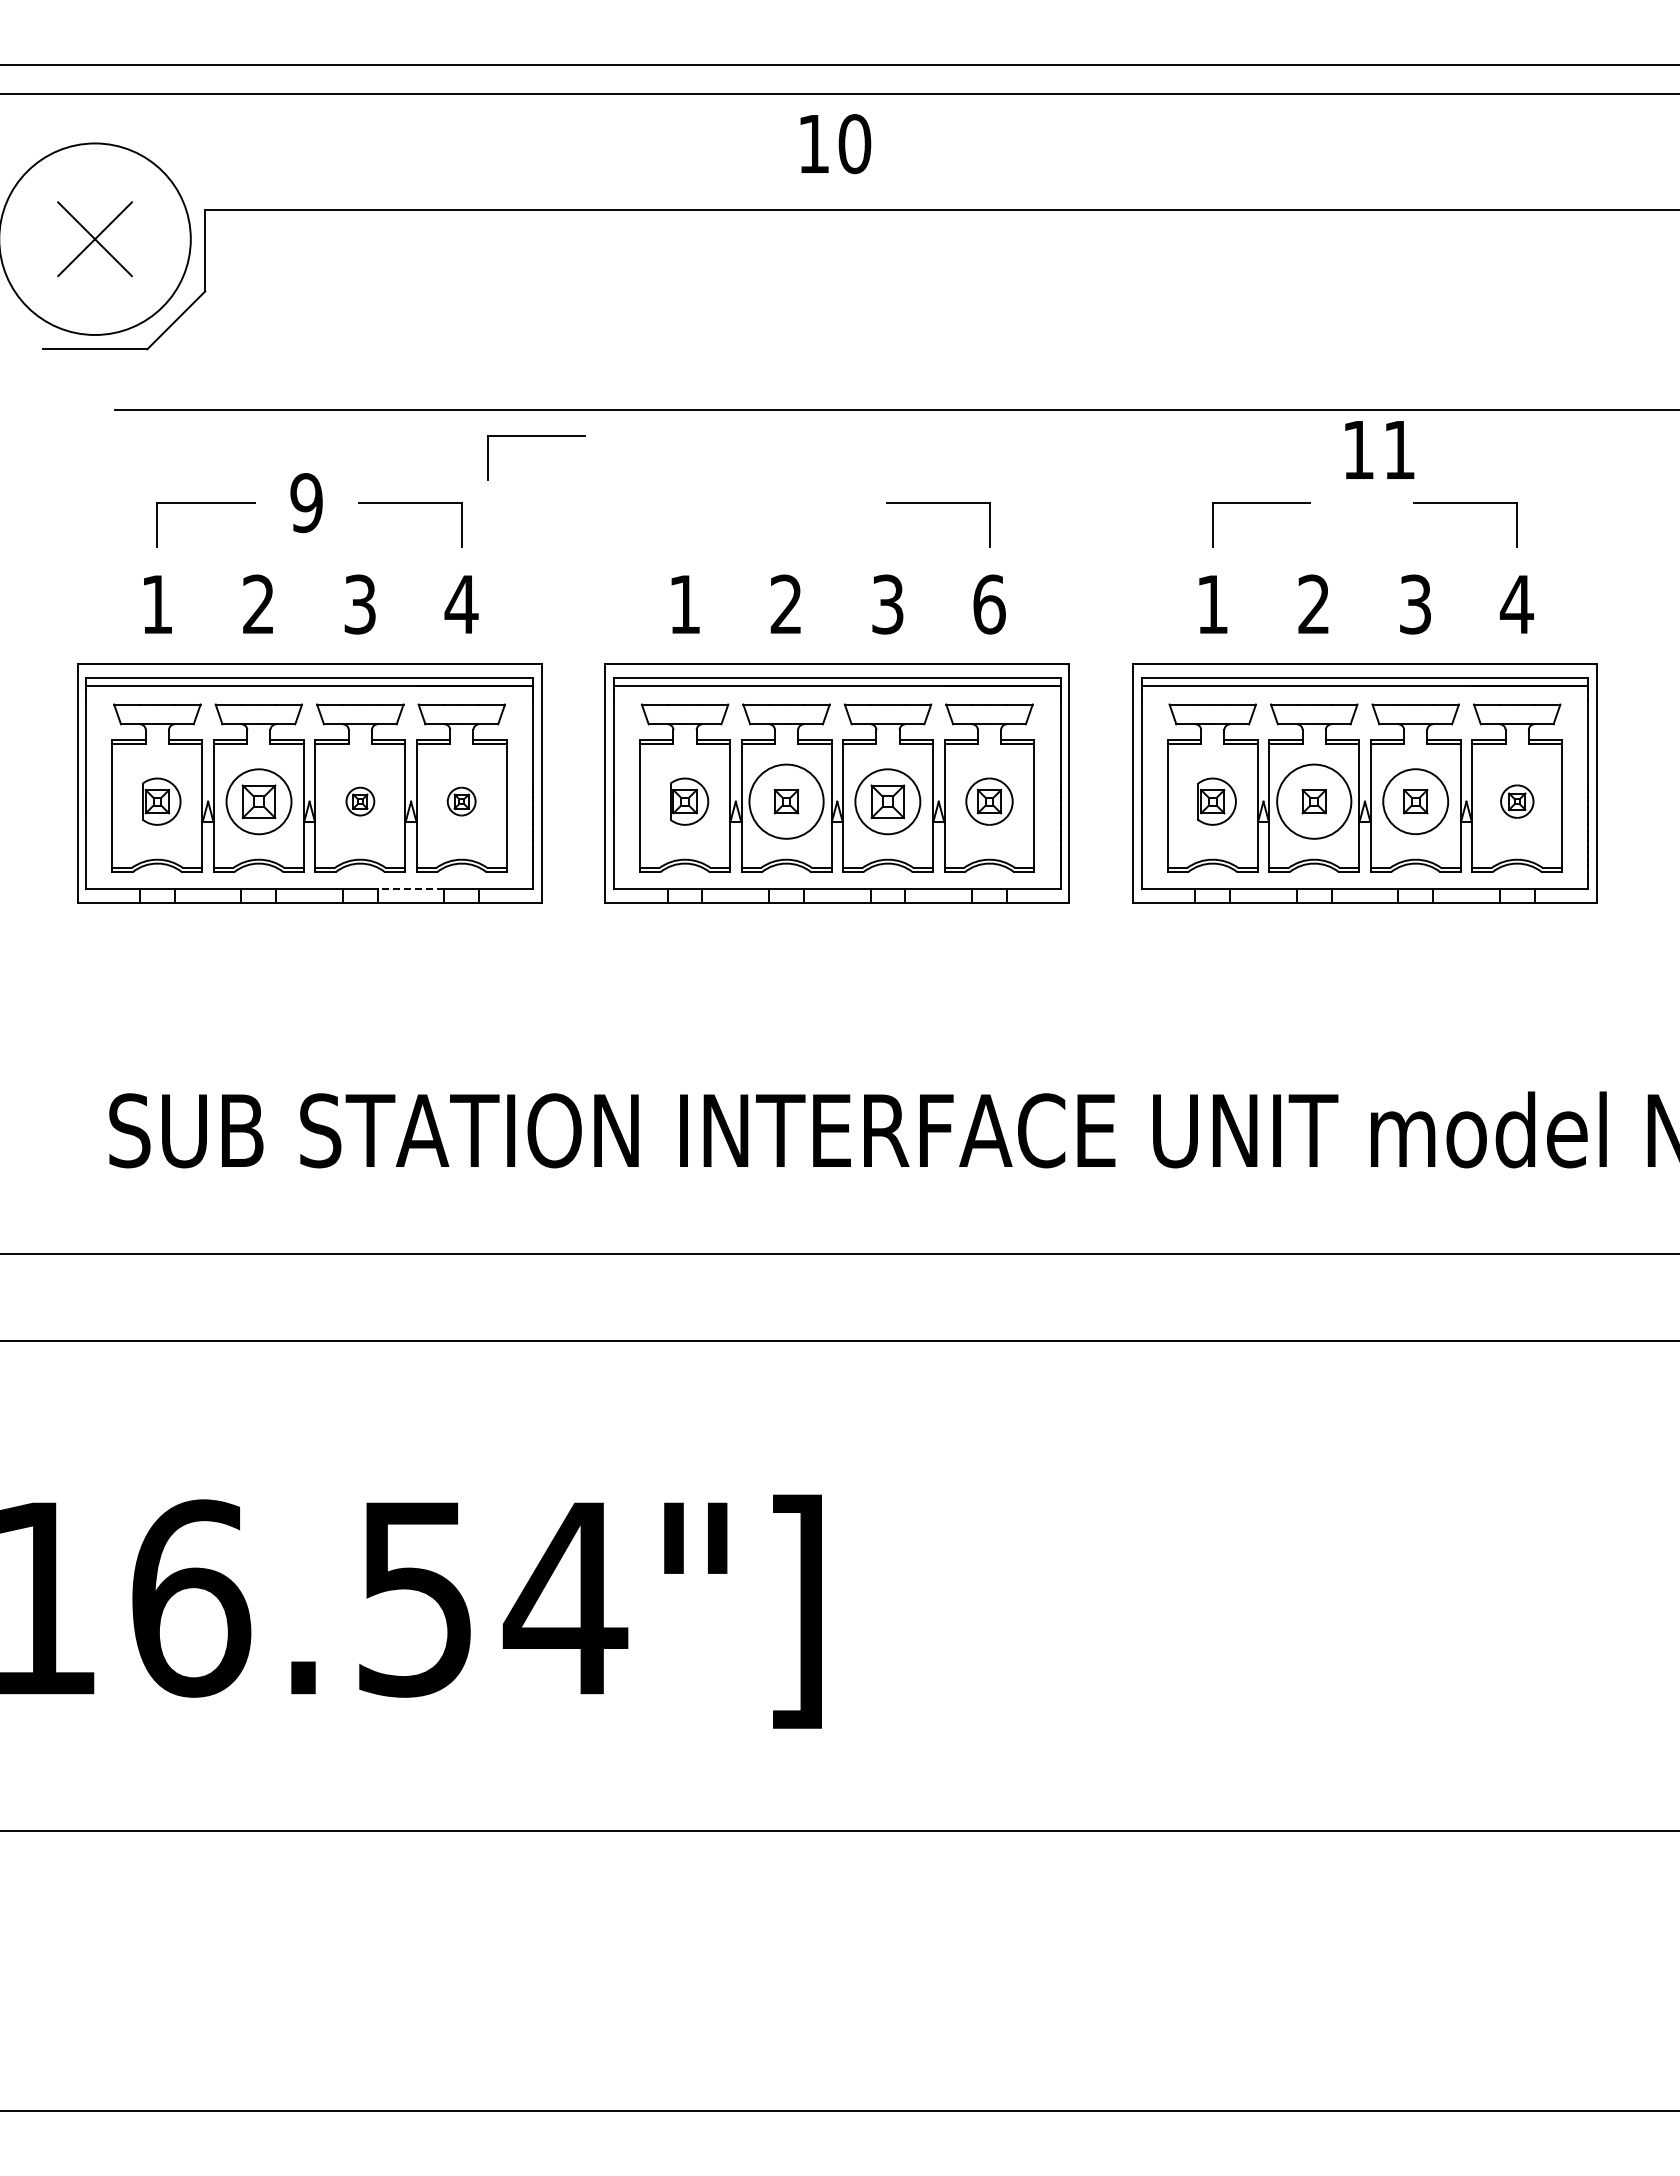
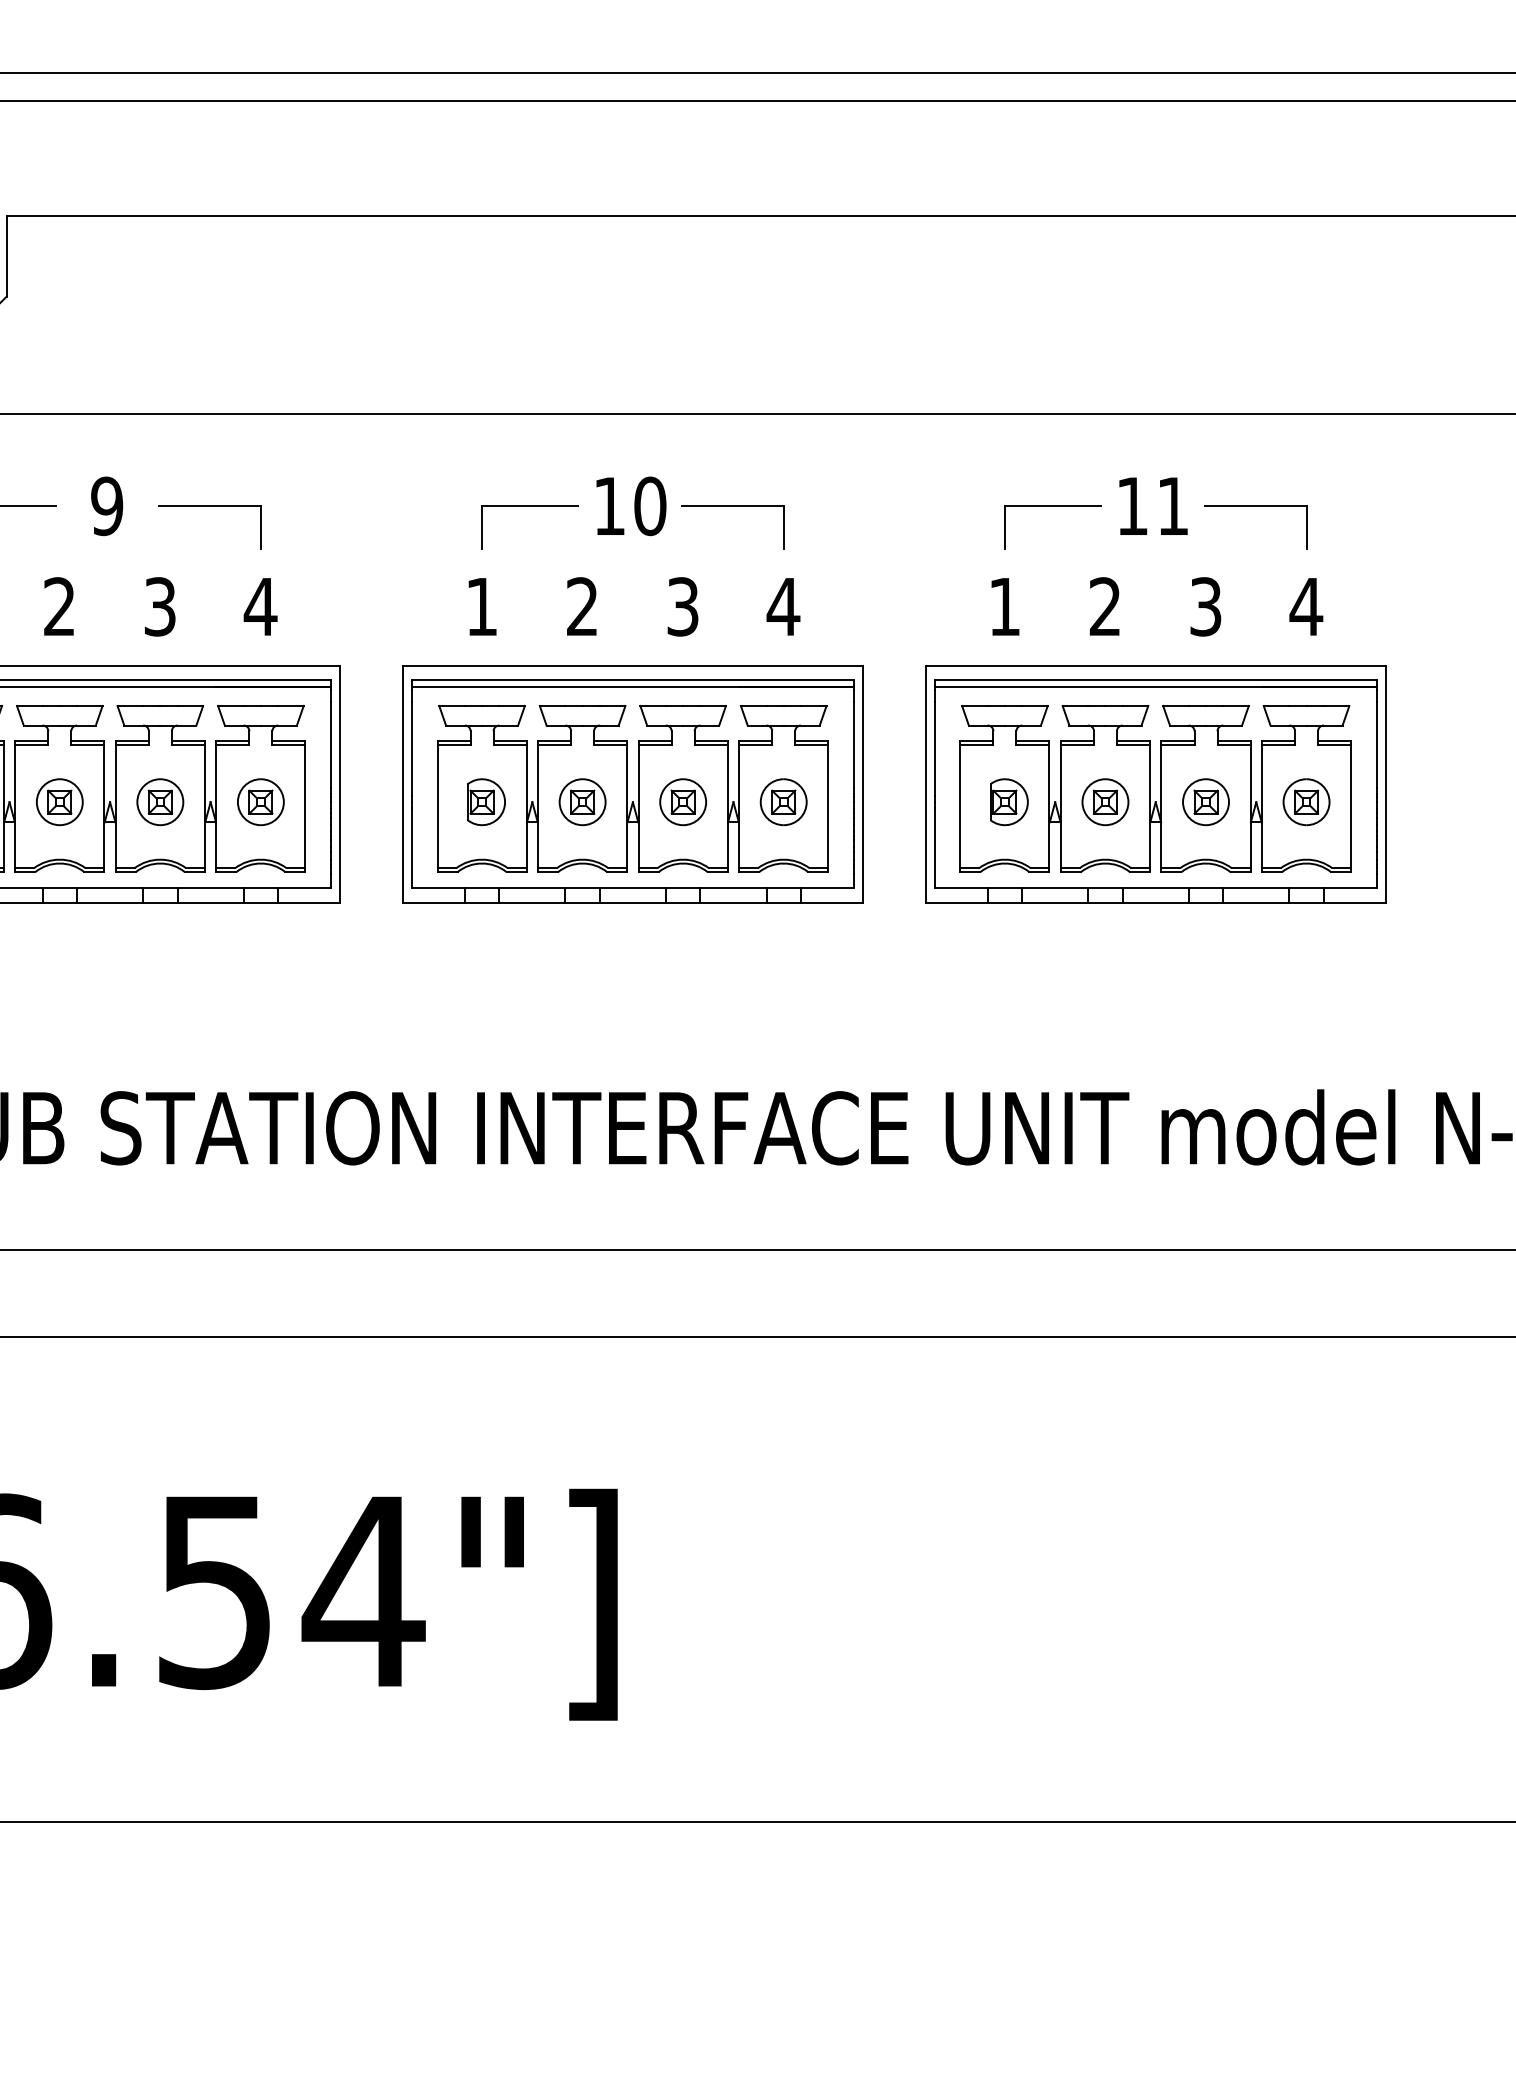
text: (835, 144) -> (631, 506), moved
part: (536, 436) -> (530, 506), moved
text: (1379, 449) -> (1153, 505), moved
text: (989, 604) -> (783, 606), 6 -> 4
part: (258, 801) -> (59, 802), size x0.71
part: (360, 801) -> (160, 802), size x1.67
part: (461, 801) -> (260, 802), size x1.67
circle: (786, 801) -> (582, 802), size x0.62
part: (888, 801) -> (683, 802), size x0.71
circle: (1314, 801) -> (1105, 802), size x0.62
circle: (1415, 801) -> (1205, 802), size x0.71
part: (1517, 801) -> (1306, 802), size x1.43
line: (410, 888) -> (210, 888), dashed -> solid

